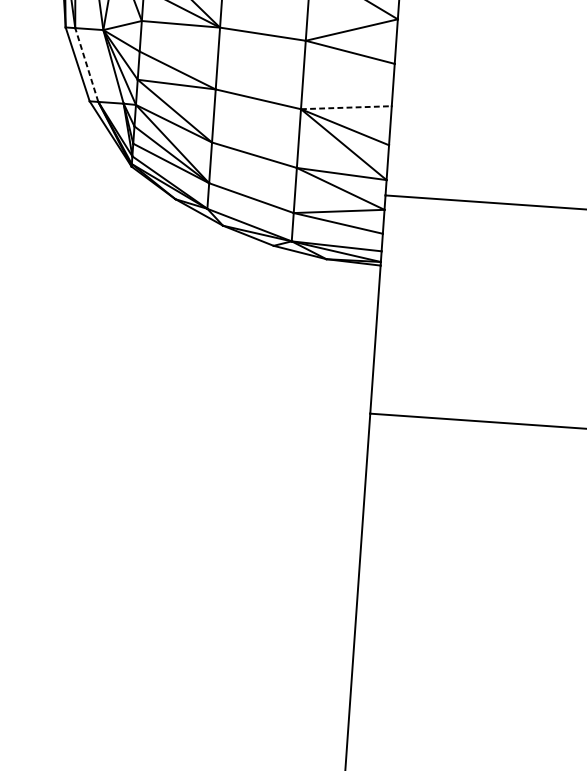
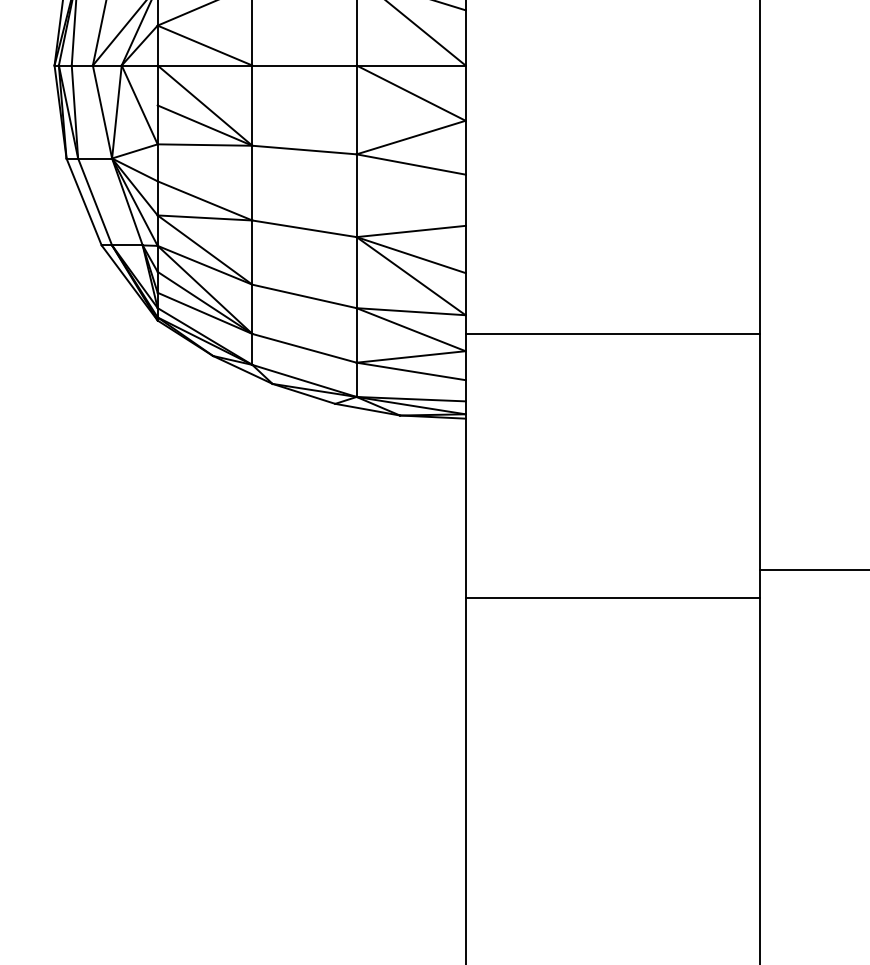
line: (87, 64) -> (95, 201), dashed -> solid
line: (346, 107) -> (411, 231), dashed -> solid

